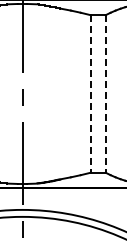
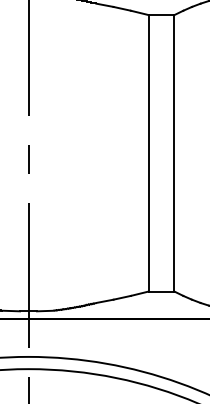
line: (90, 93) -> (147, 152), dashed -> solid
line: (105, 93) -> (174, 152), dashed -> solid

